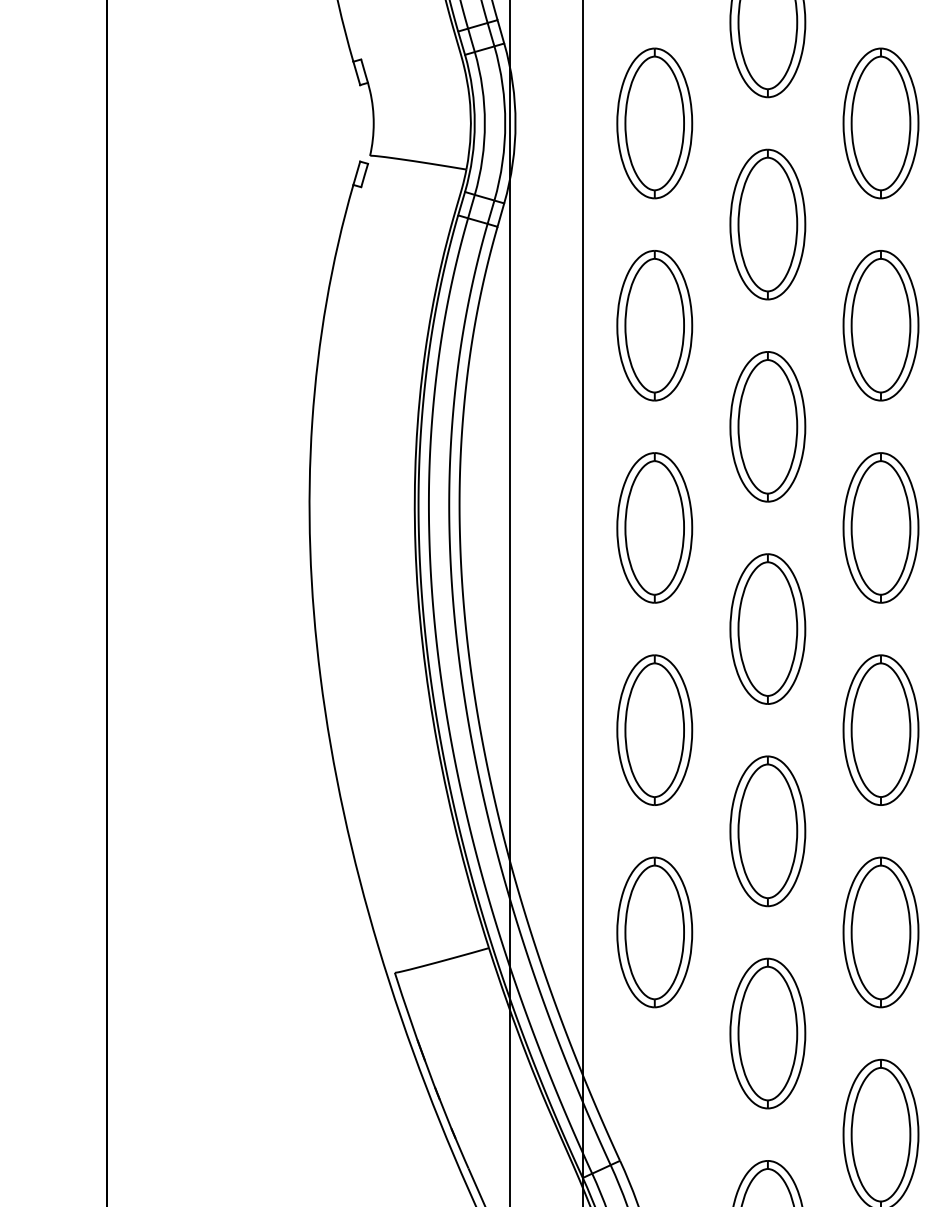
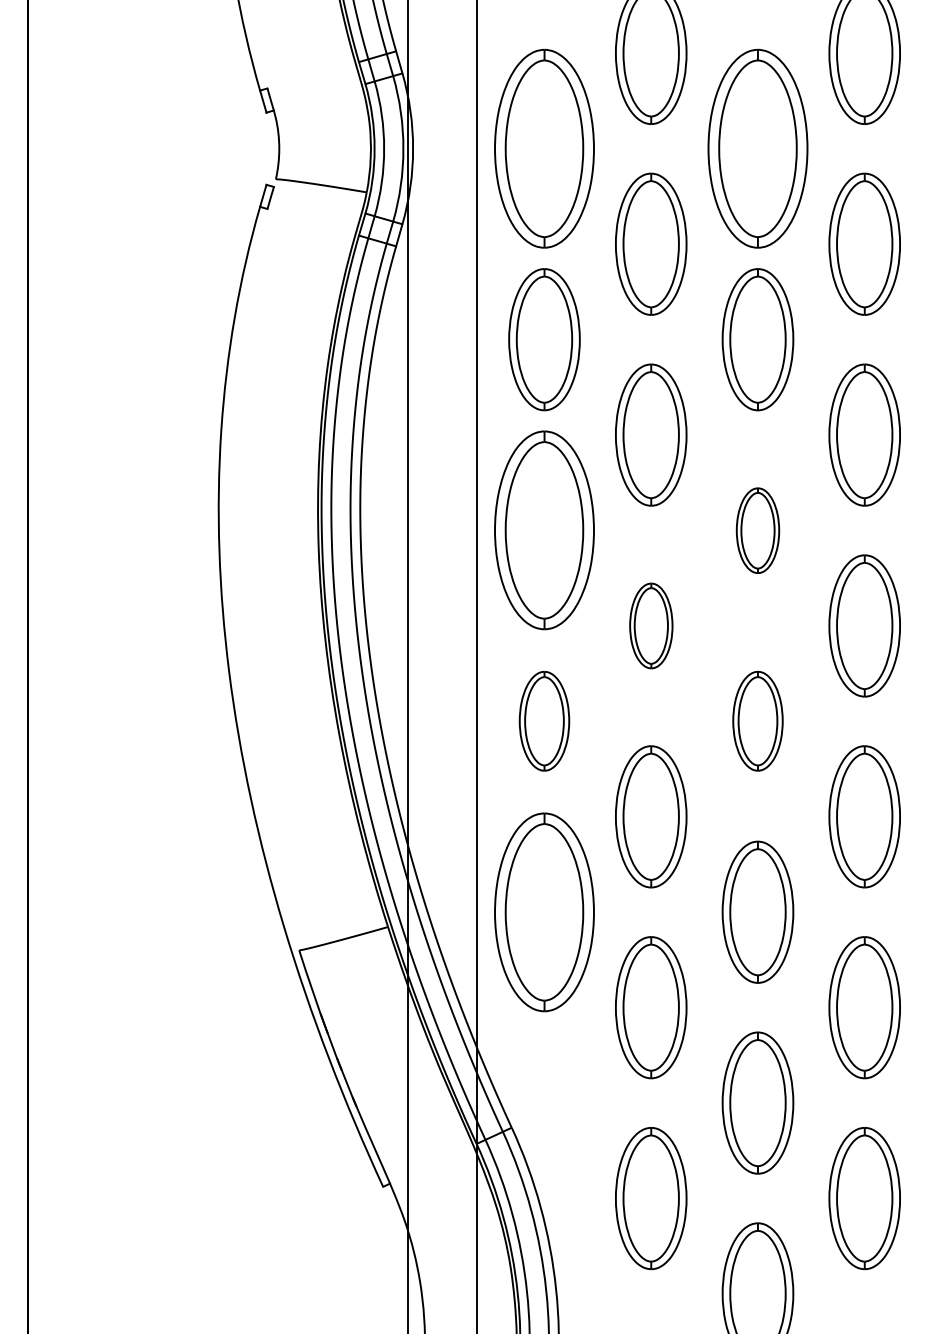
part: (654, 123) -> (544, 148), size x1.4
part: (880, 123) -> (757, 148), size x1.4
part: (654, 527) -> (544, 530), size x1.4
part: (880, 527) -> (757, 530), size x0.6
part: (768, 628) -> (651, 625), size x0.6
part: (654, 729) -> (544, 720), size x0.7
part: (880, 729) -> (757, 720), size x0.7
part: (654, 931) -> (544, 911), size x1.4

